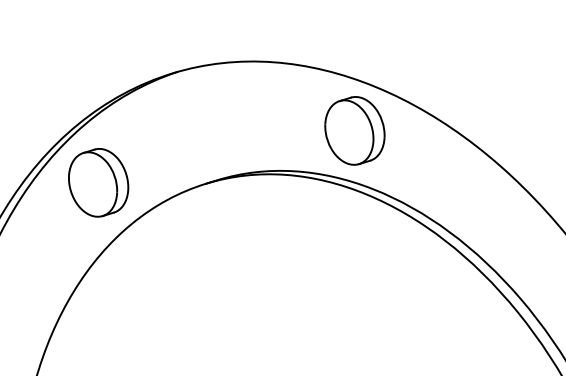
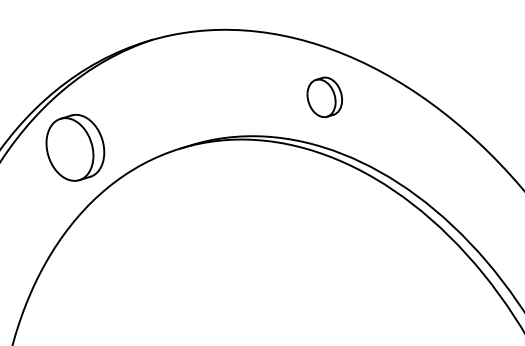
part: (354, 130) -> (324, 96), size x0.6

